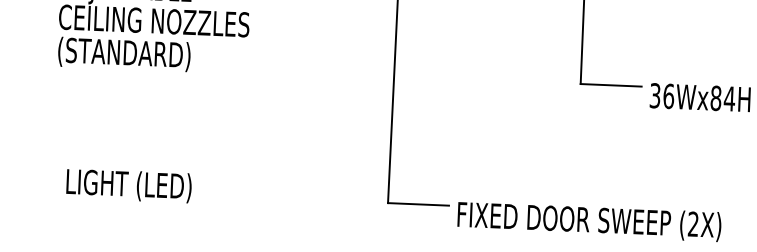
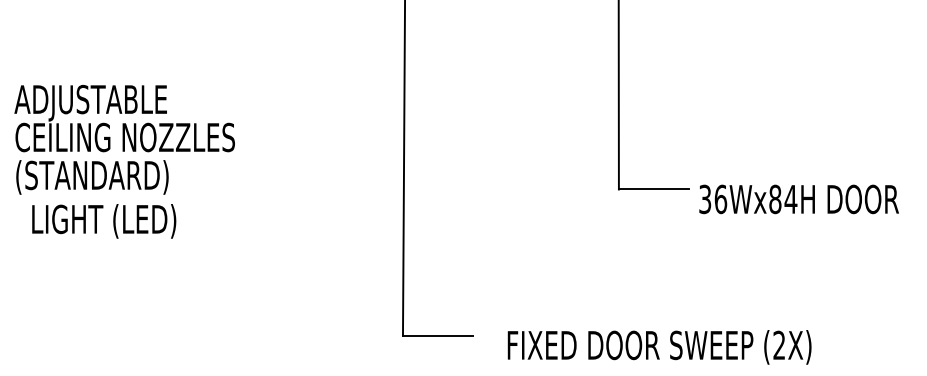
text: (129, 185) -> (104, 221), moved
text: (589, 221) -> (659, 347), moved

